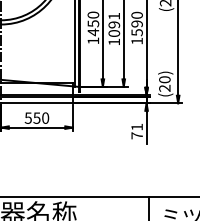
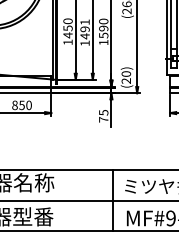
text: (113, 33) -> (84, 36), 1091 -> 1491
text: (27, 117) -> (14, 104), 550 -> 850
text: (136, 126) -> (103, 112), 71 -> 75

